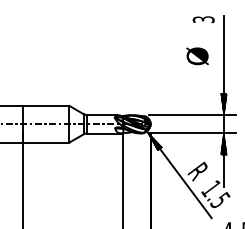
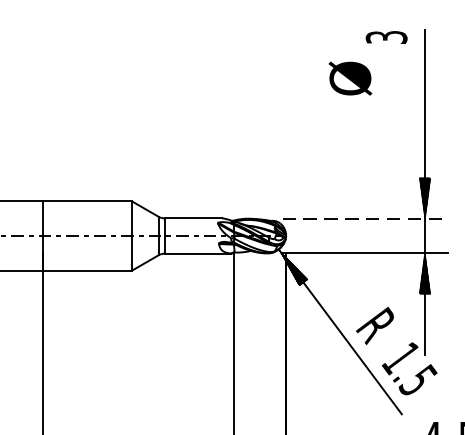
text: (197, 56) -> (350, 78), moved
line: (192, 115) -> (365, 219), solid -> dashed

